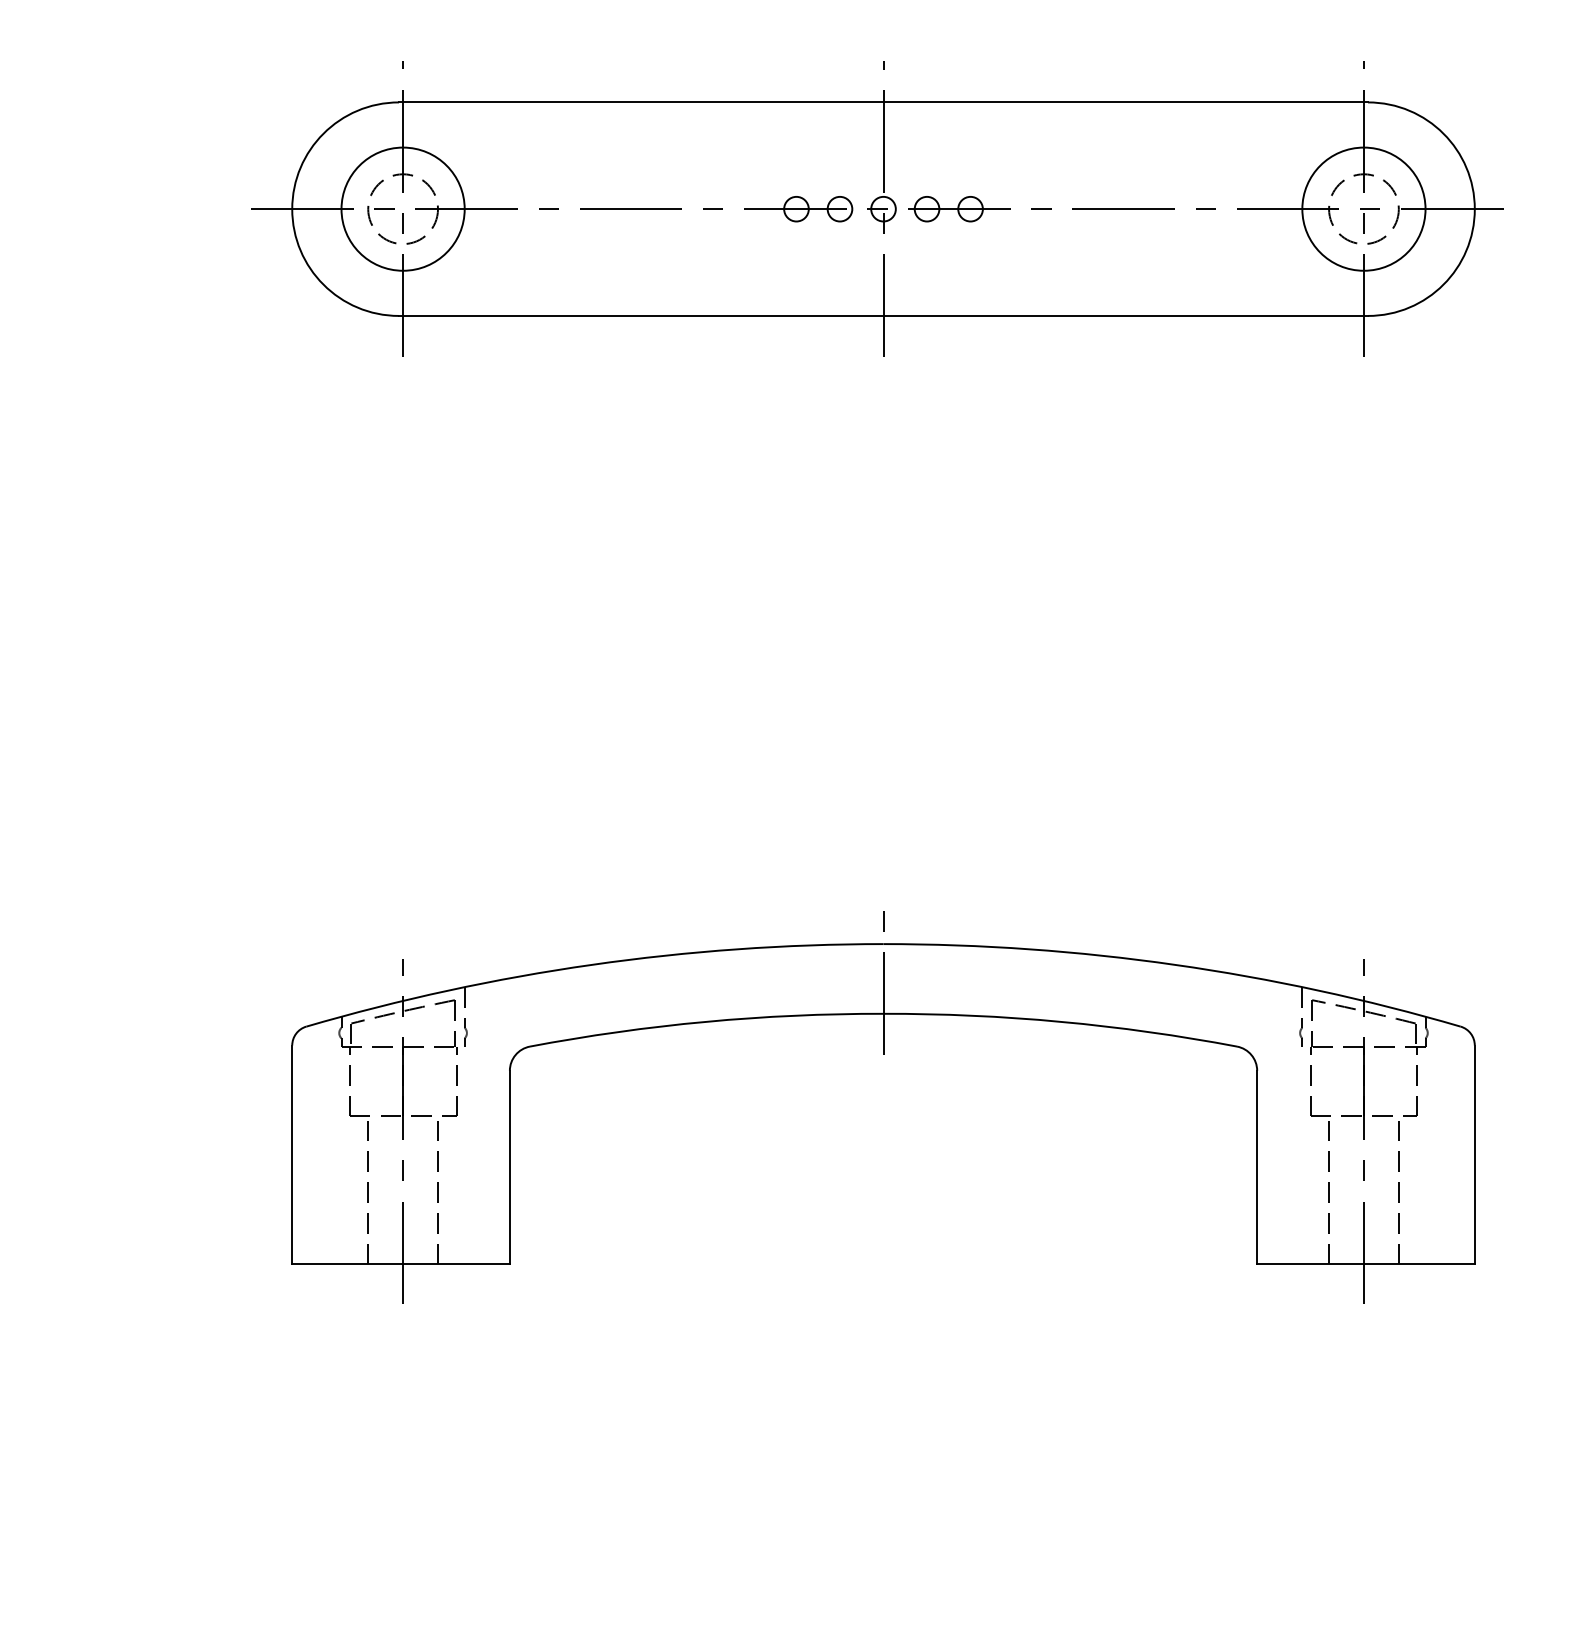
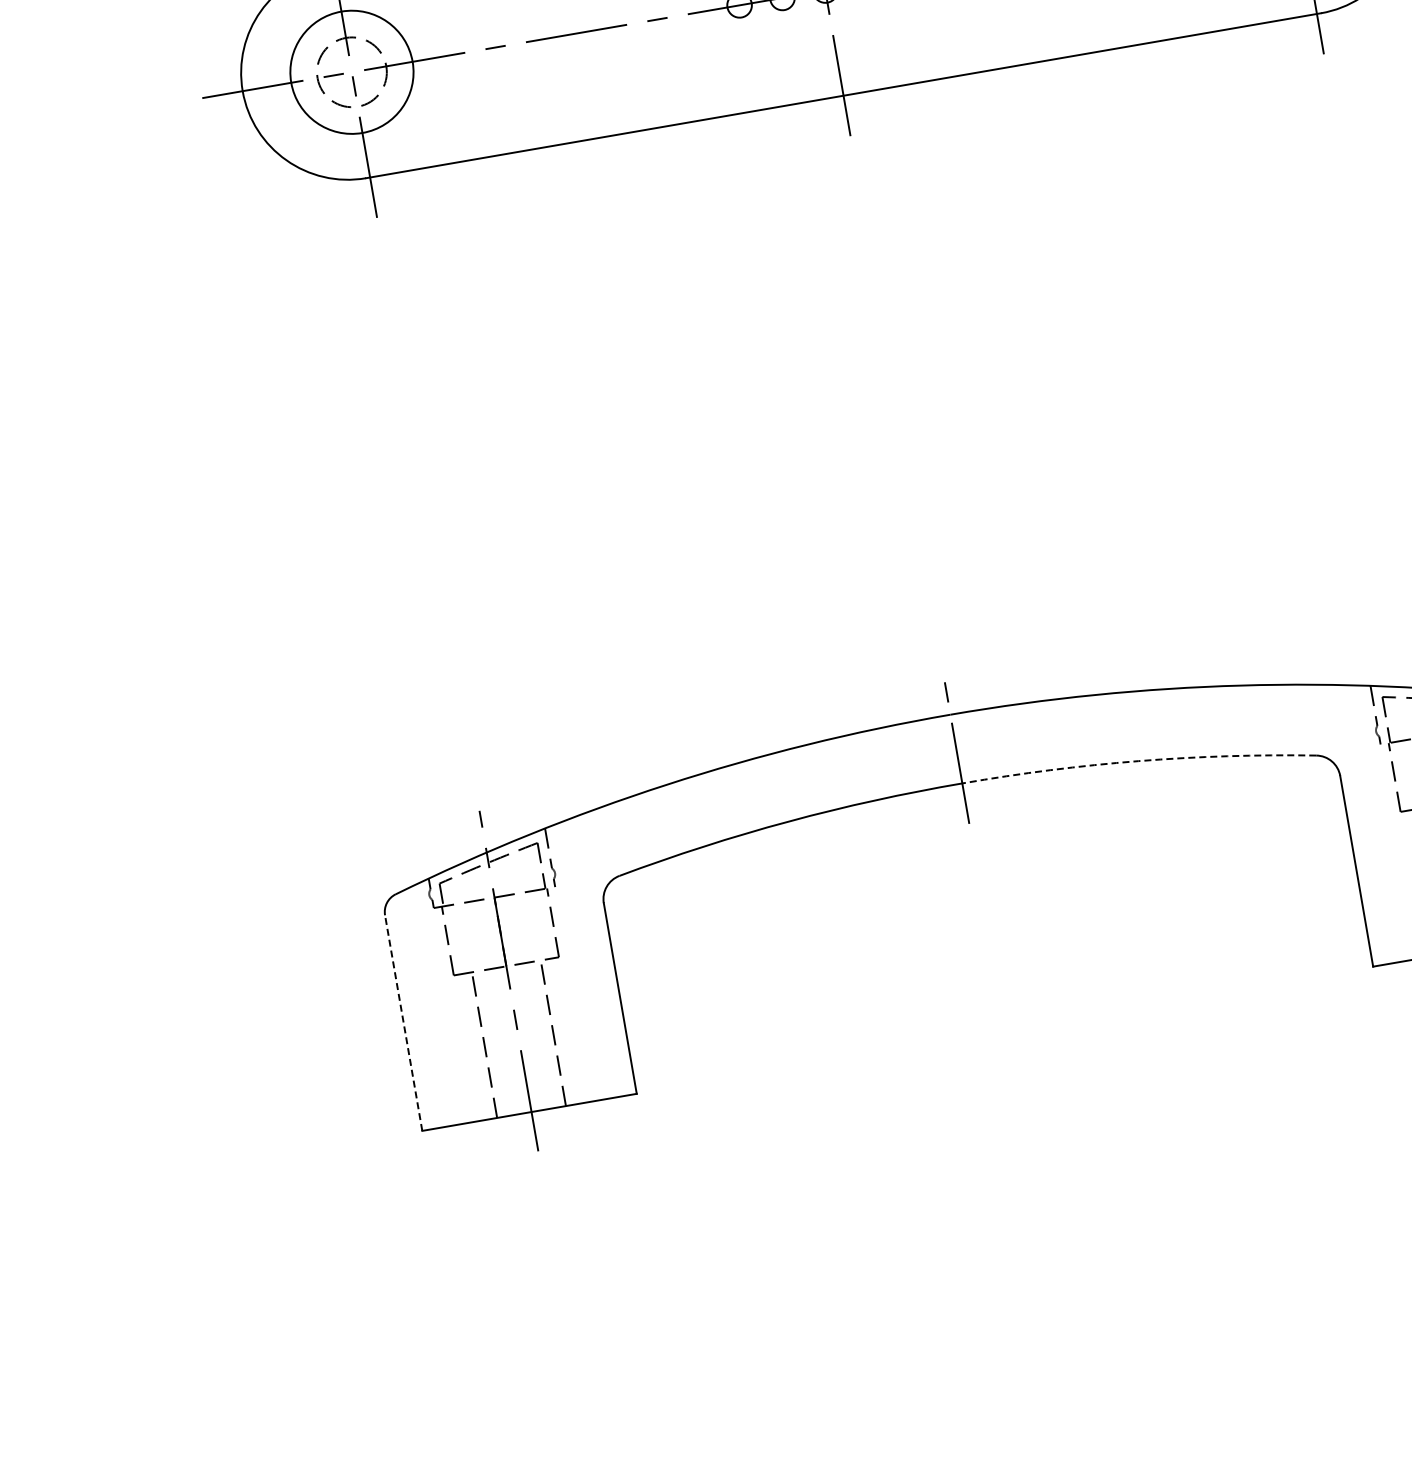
arc: (1061, 1021) -> (1139, 760), solid -> dashed
line: (292, 1154) -> (403, 1022), solid -> dashed

